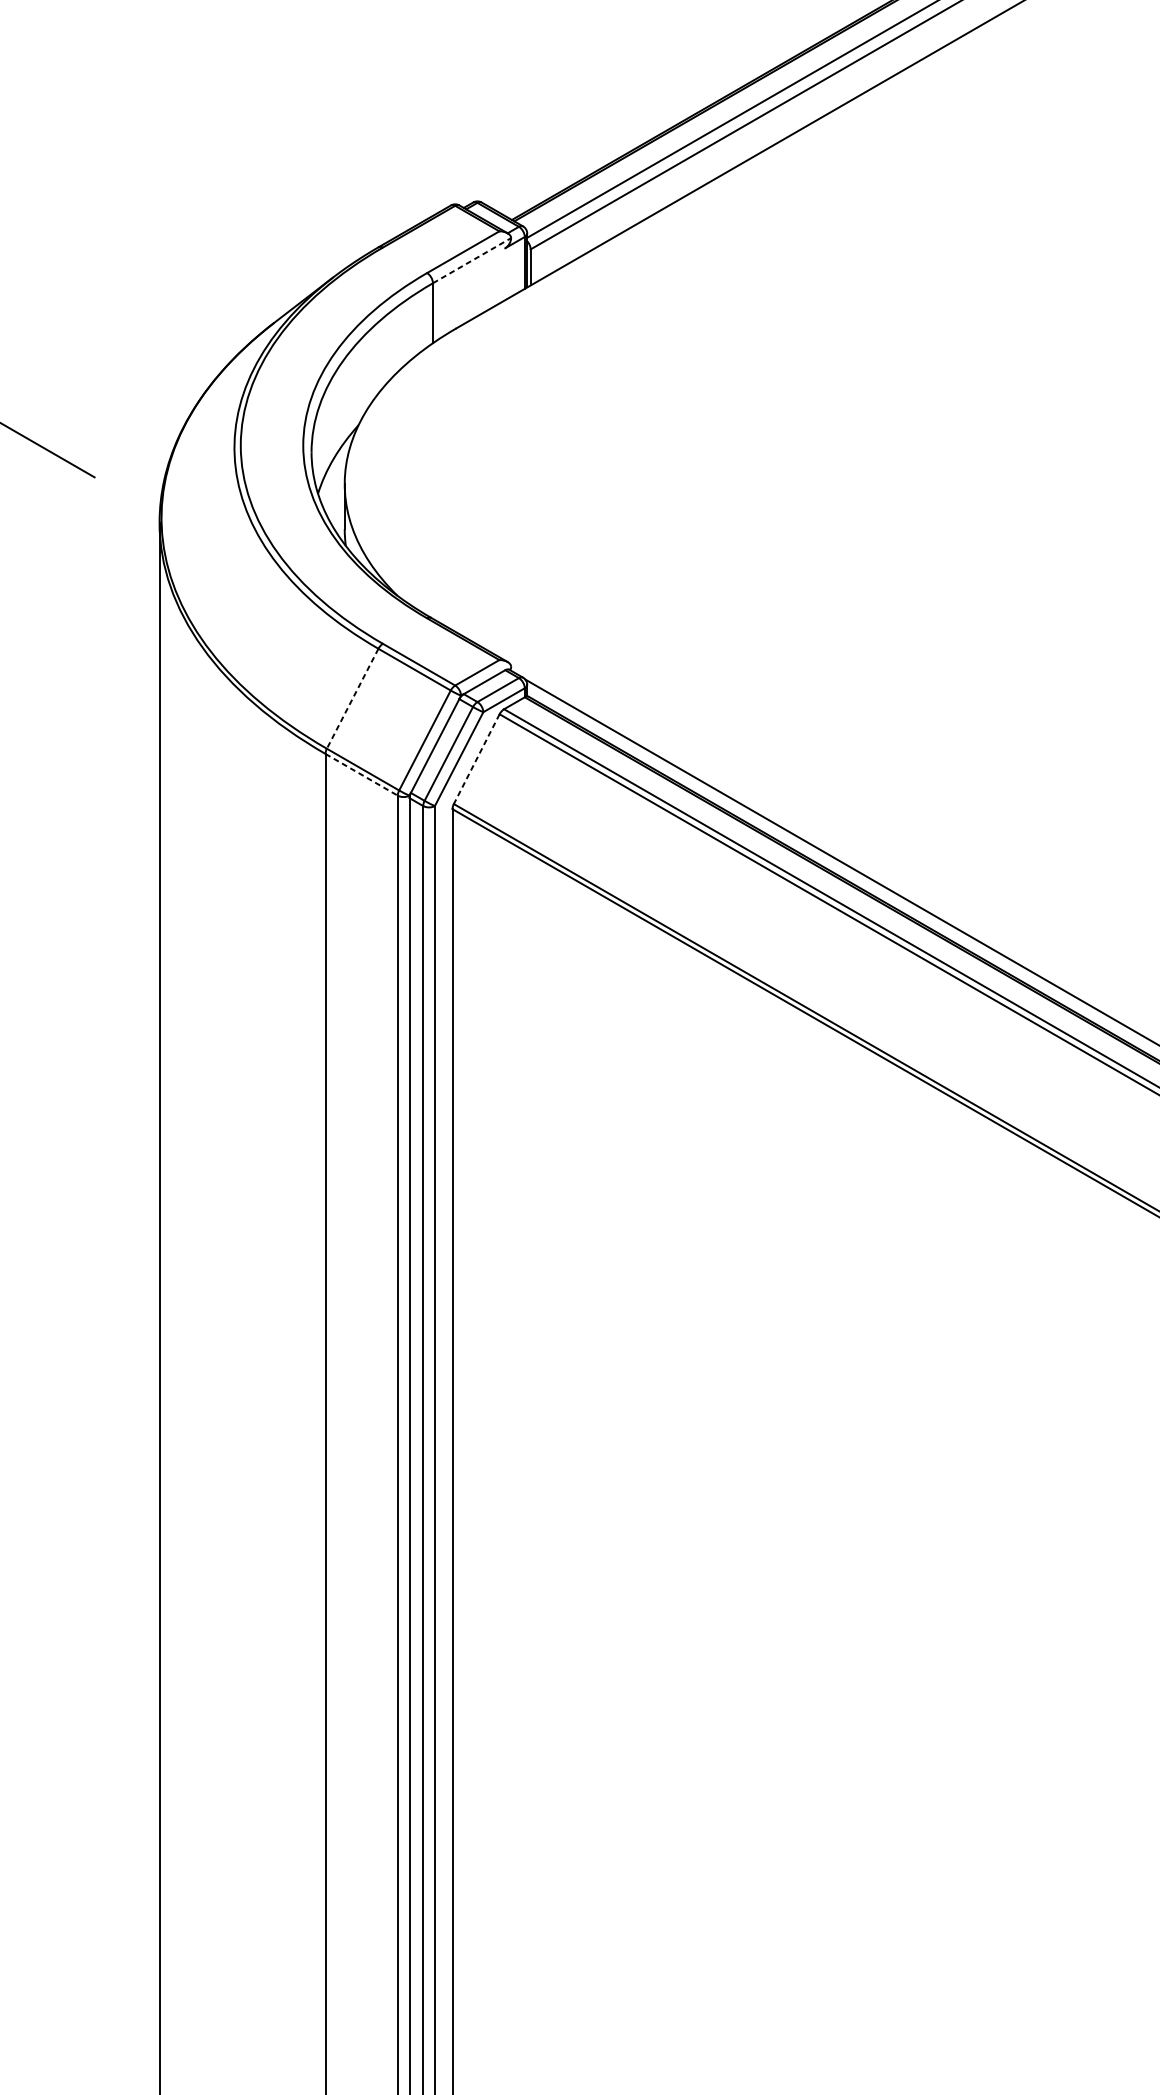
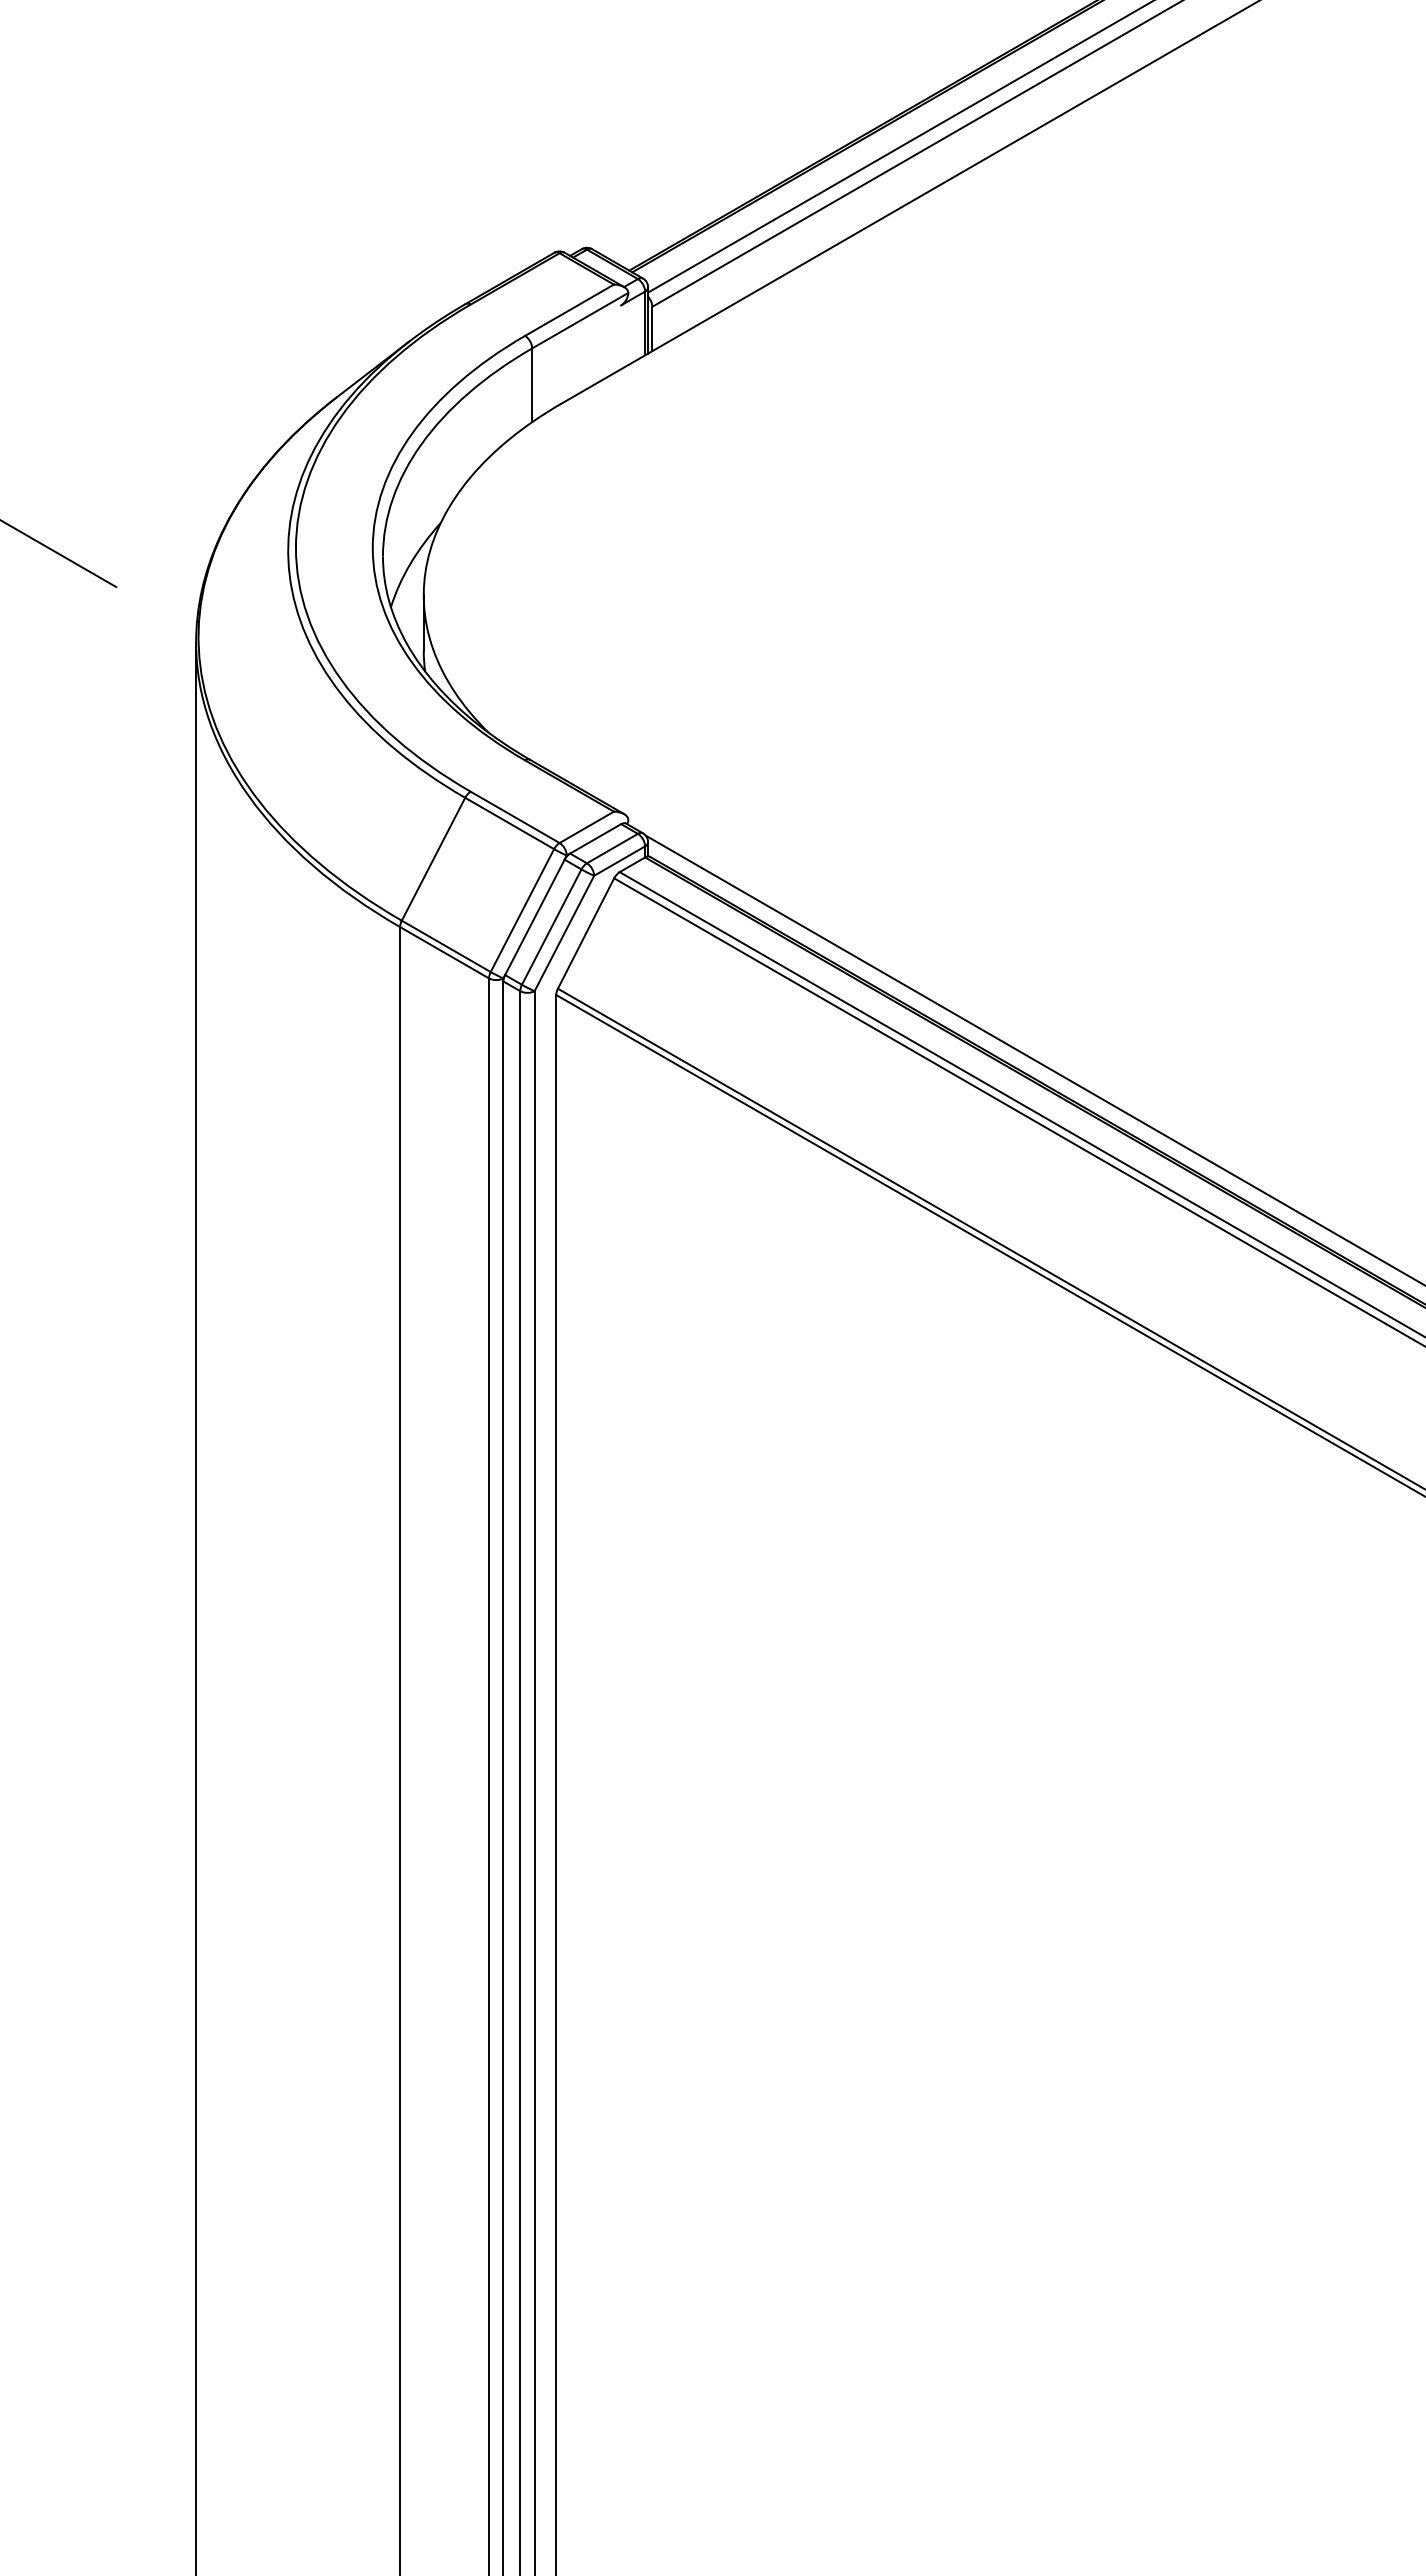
line: (472, 260) -> (580, 320), dashed -> solid
line: (352, 698) -> (433, 859), dashed -> solid
line: (477, 759) -> (586, 933), dashed -> solid
line: (362, 774) -> (445, 952), dashed -> solid

